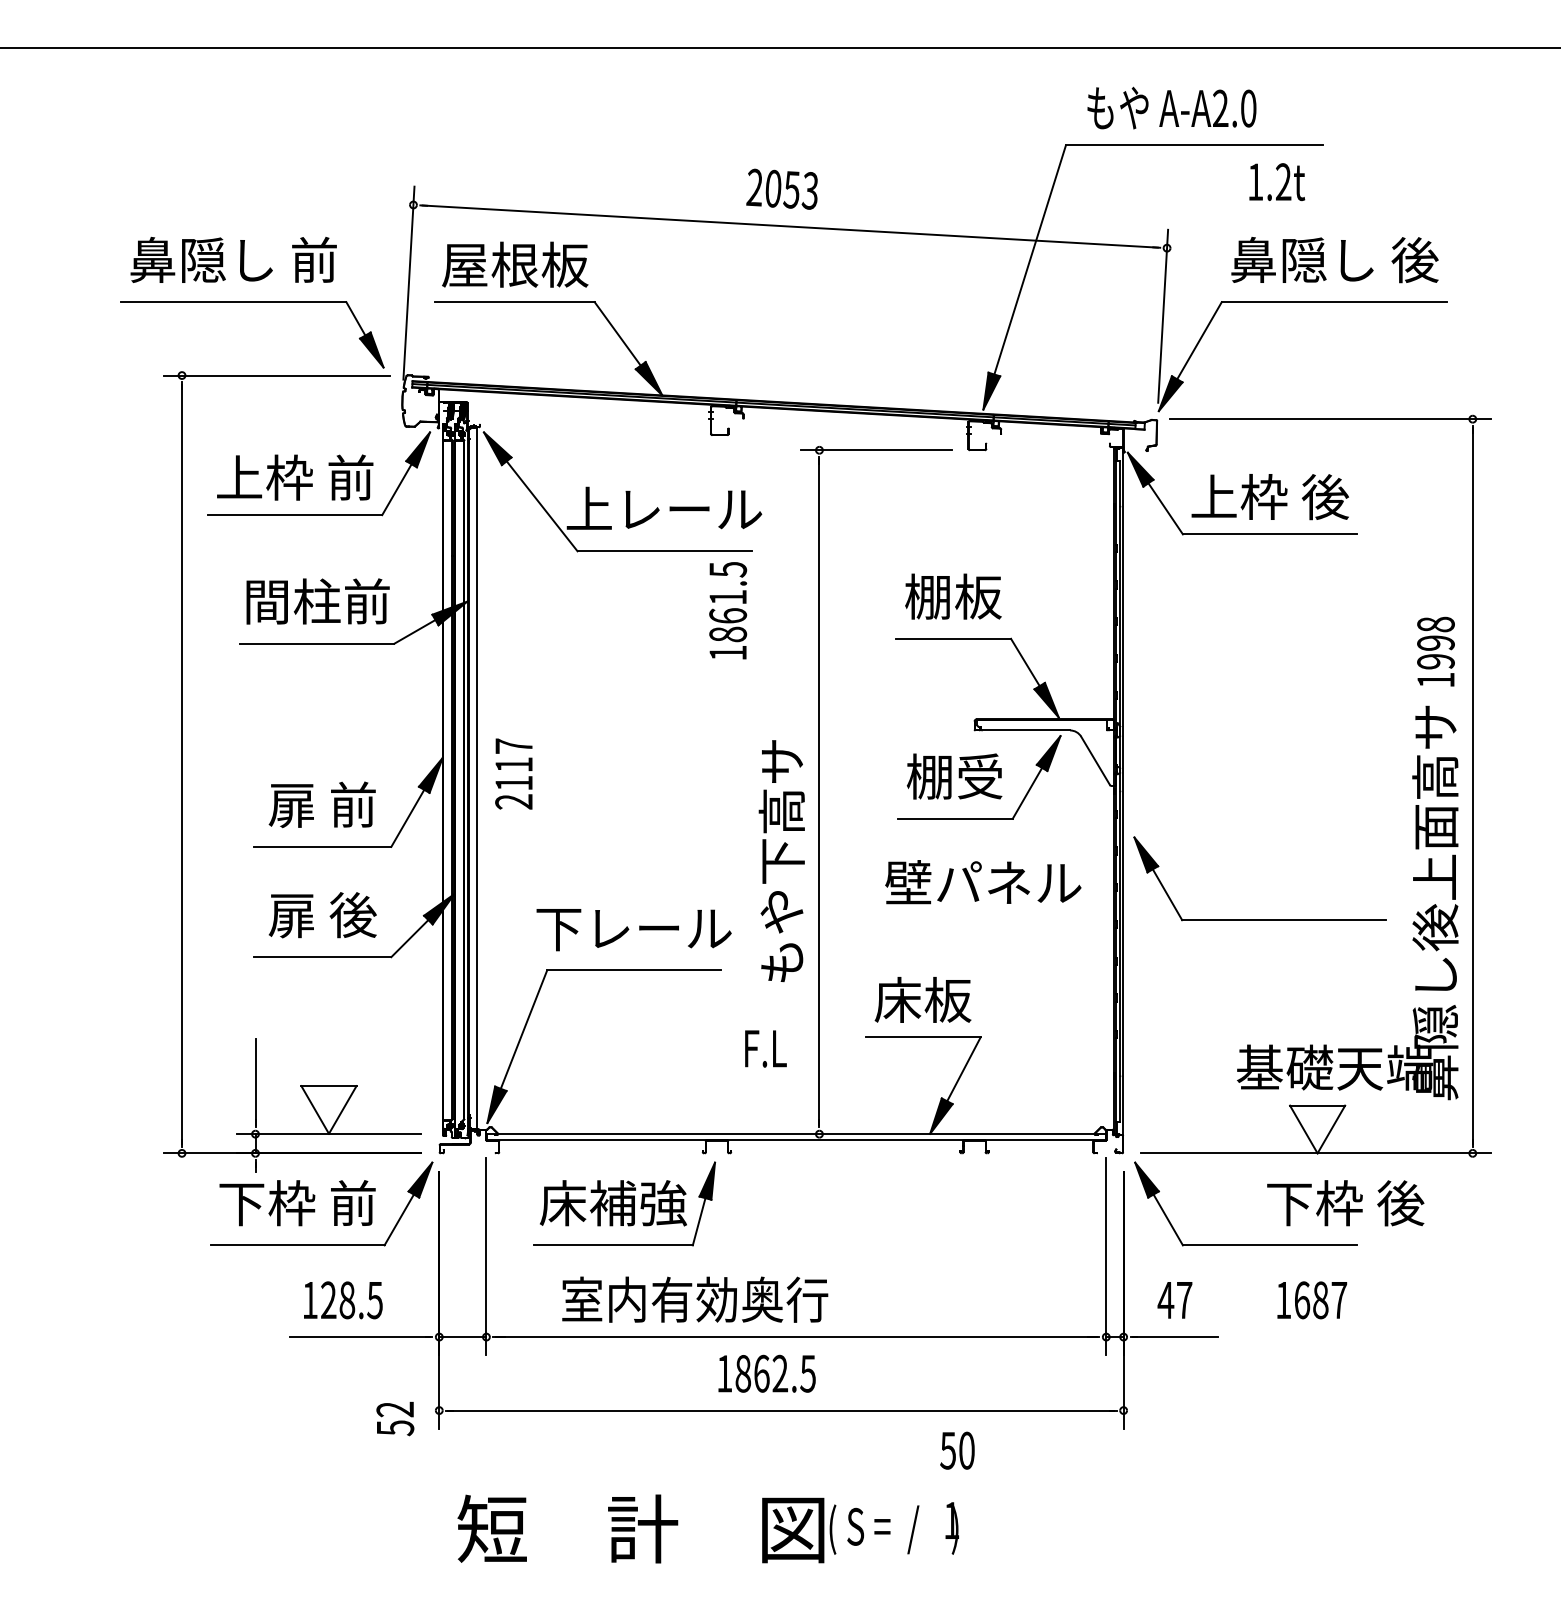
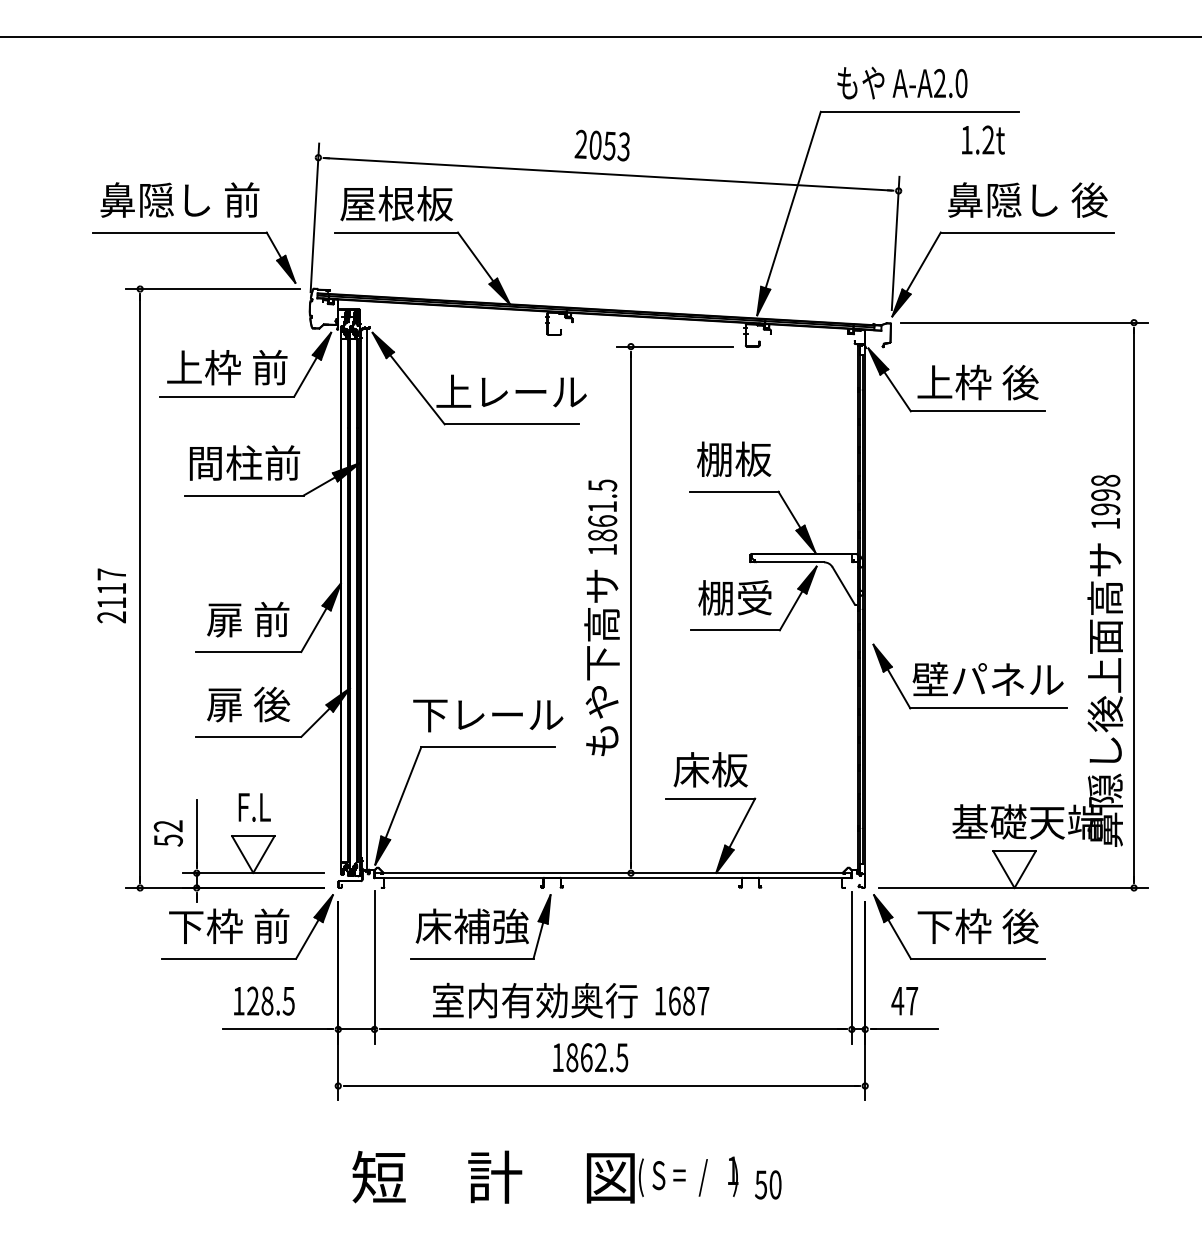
text: (727, 609) -> (602, 516), moved
text: (513, 773) -> (111, 595), moved
text: (982, 881) -> (987, 678), moved
text: (765, 1048) -> (254, 807), moved
text: (1344, 1203) -> (977, 926), moved
text: (1312, 1299) -> (682, 1000), moved
text: (394, 1418) -> (167, 833), moved
text: (957, 1450) -> (768, 1184), moved

